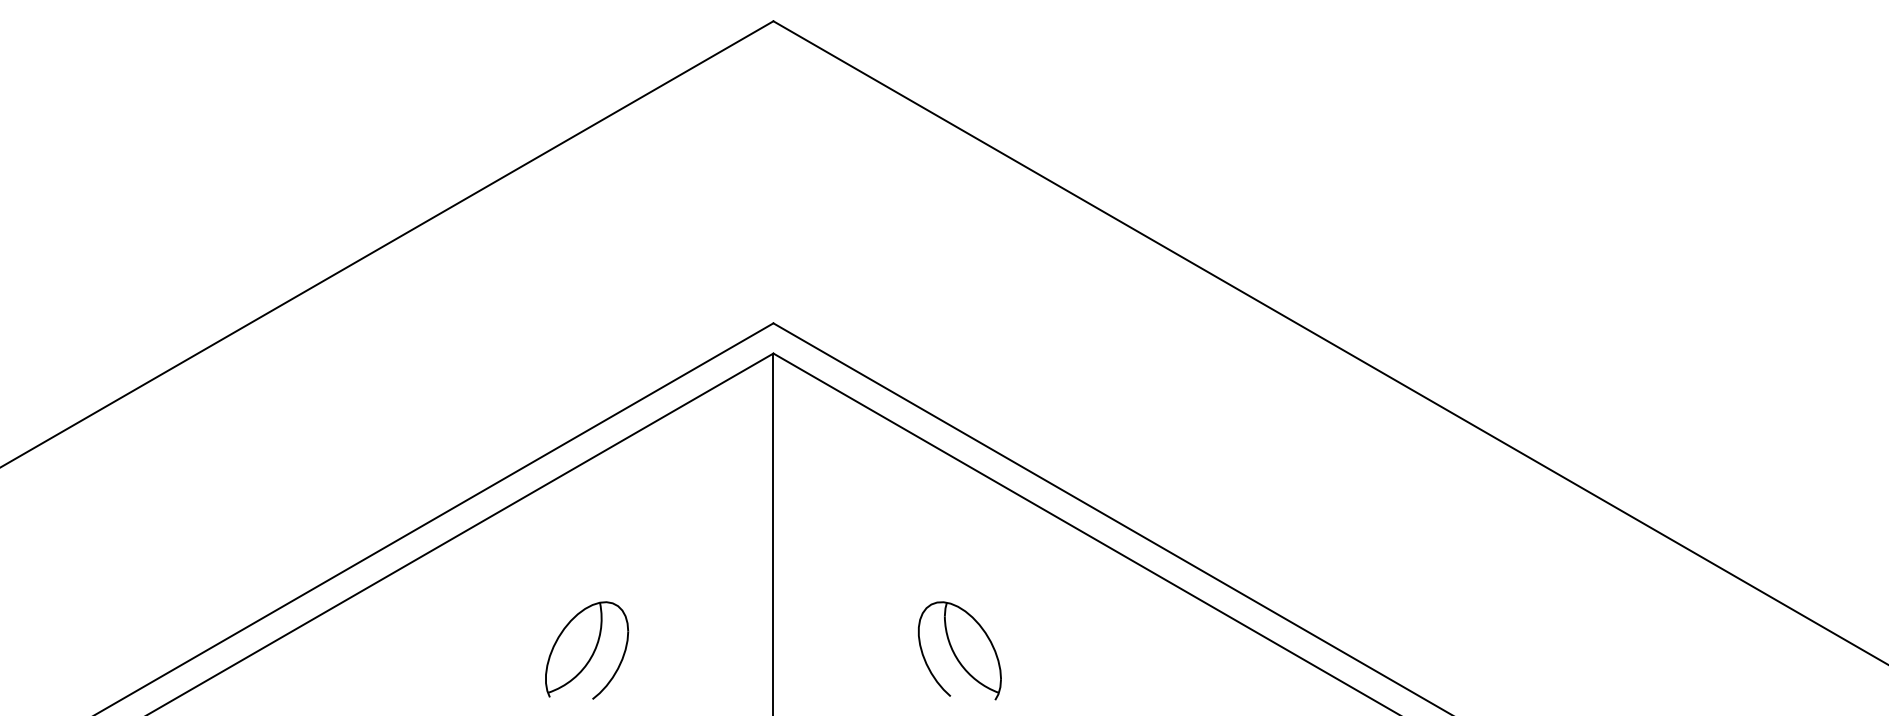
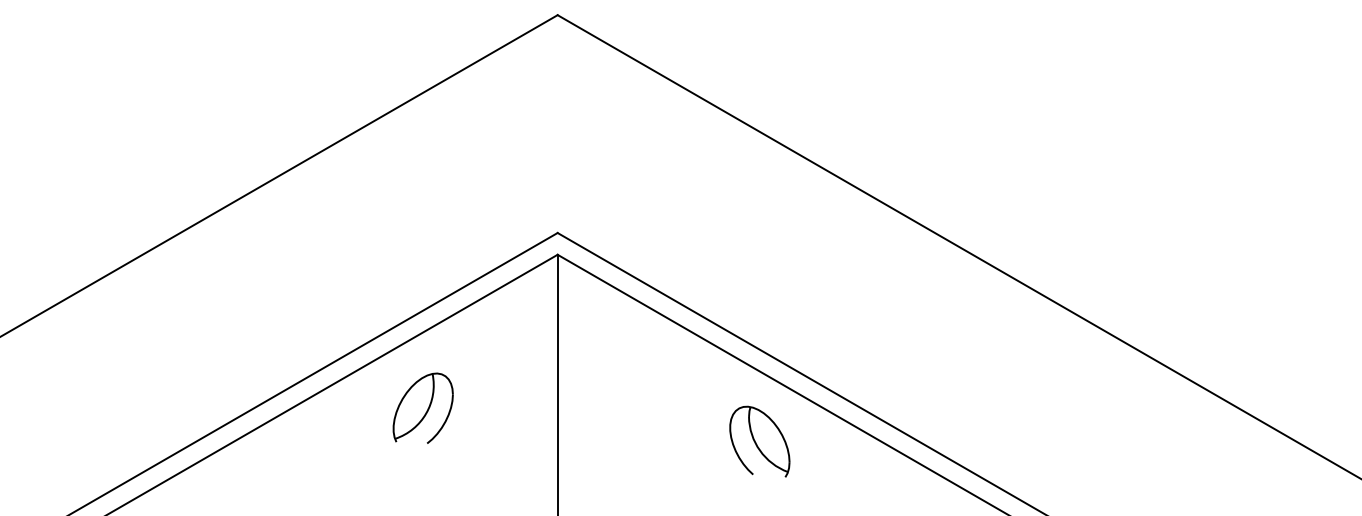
part: (587, 650) -> (423, 408), moved
part: (959, 650) -> (759, 441), moved

